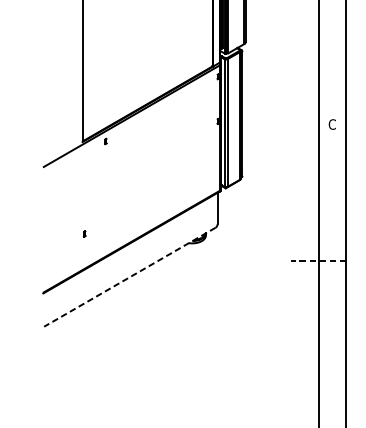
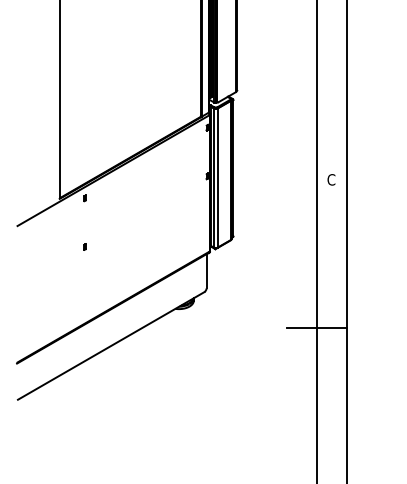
part: (84, 233) -> (84, 246), moved
line: (318, 261) -> (316, 328), dashed -> solid
line: (130, 276) -> (111, 345), dashed -> solid

